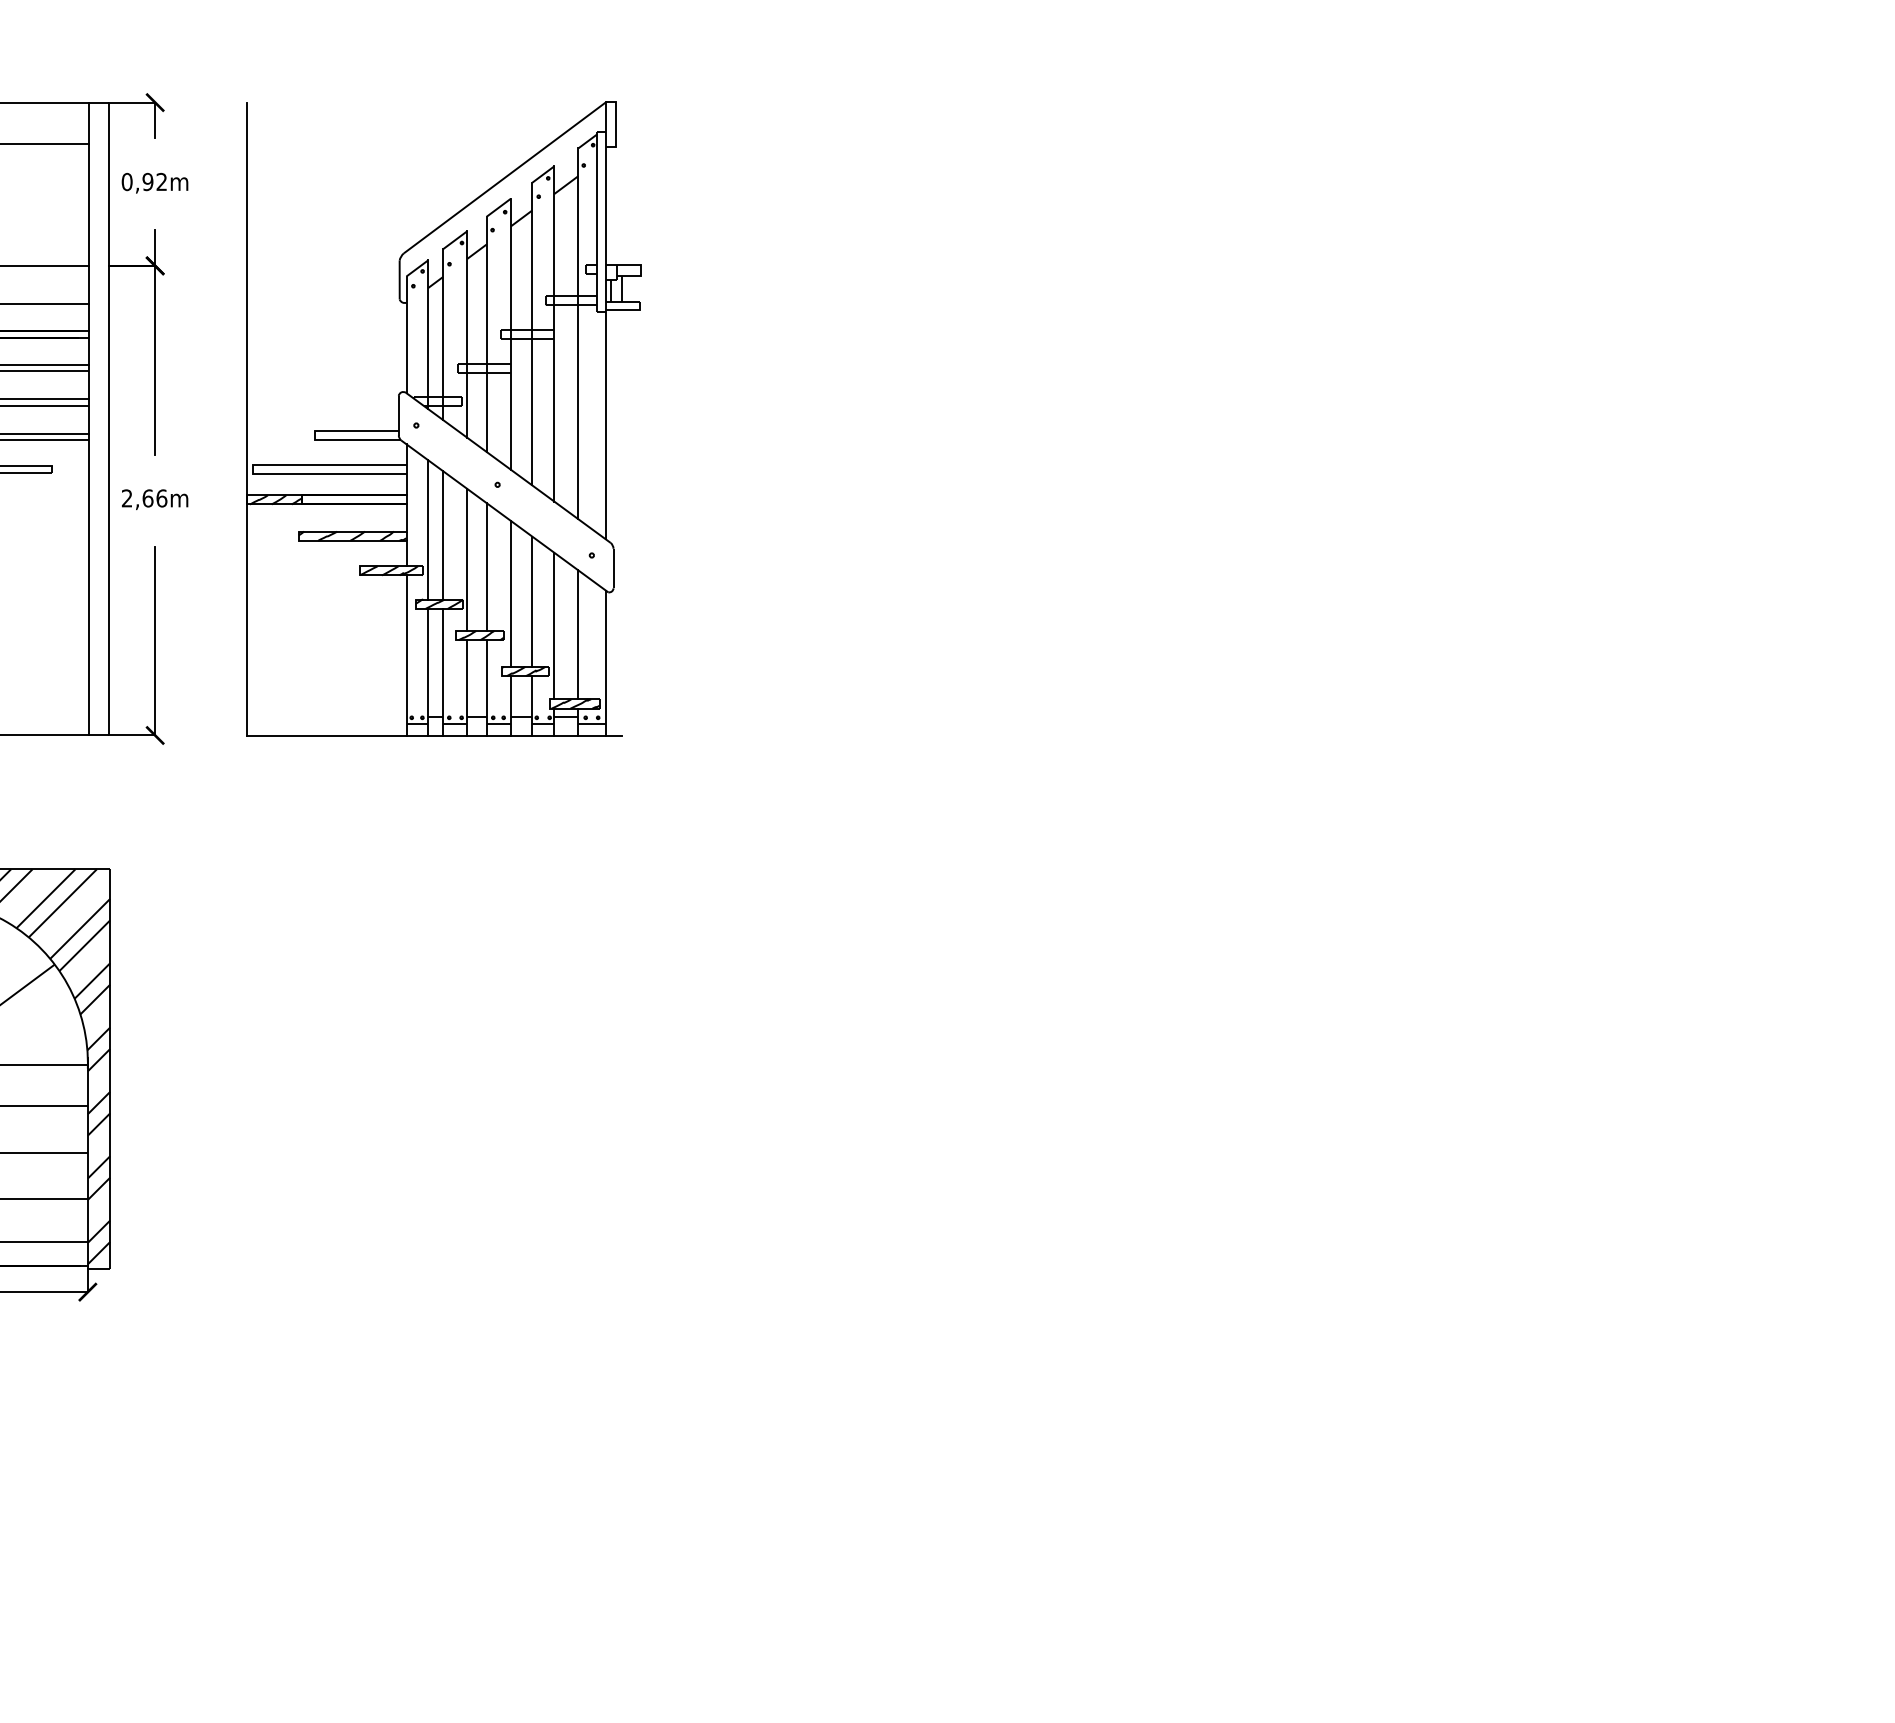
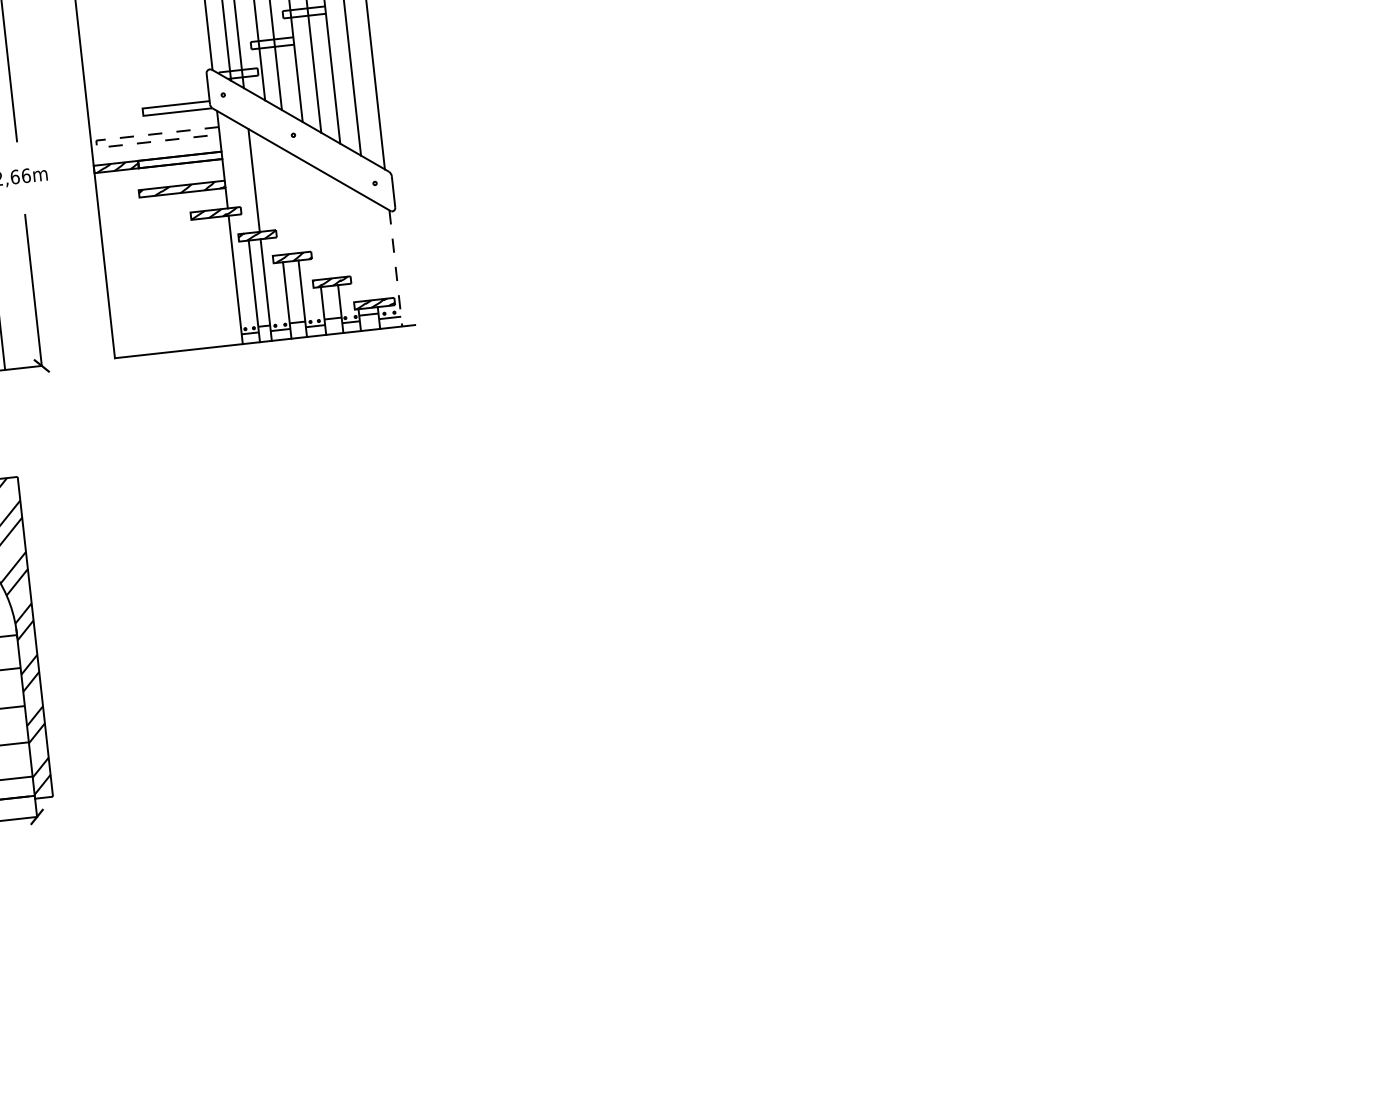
line: (253, 469) -> (96, 144), solid -> dashed
line: (428, 529) -> (242, 177), removed
line: (467, 559) -> (275, 197), removed
line: (486, 567) -> (291, 202), removed
line: (510, 593) -> (313, 221), removed
line: (532, 601) -> (331, 225), removed
line: (554, 625) -> (351, 242), removed
line: (578, 634) -> (371, 247), removed
line: (605, 663) -> (395, 268), solid -> dashed

